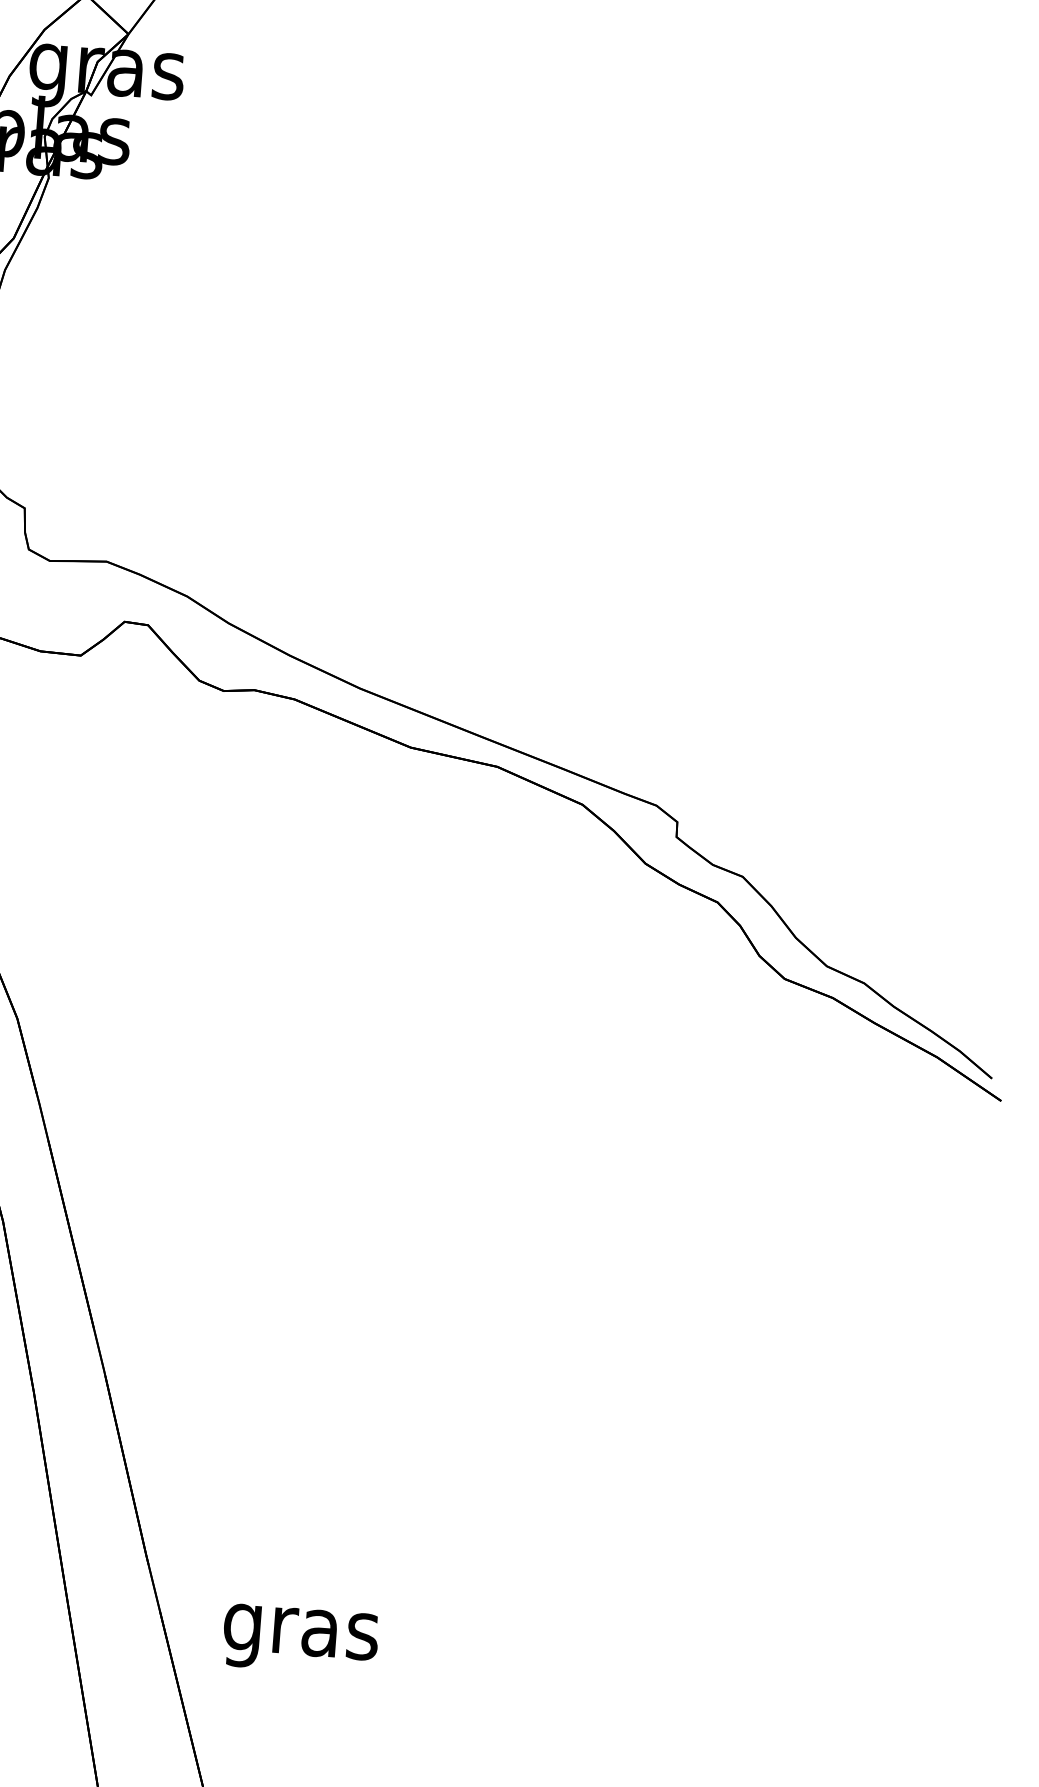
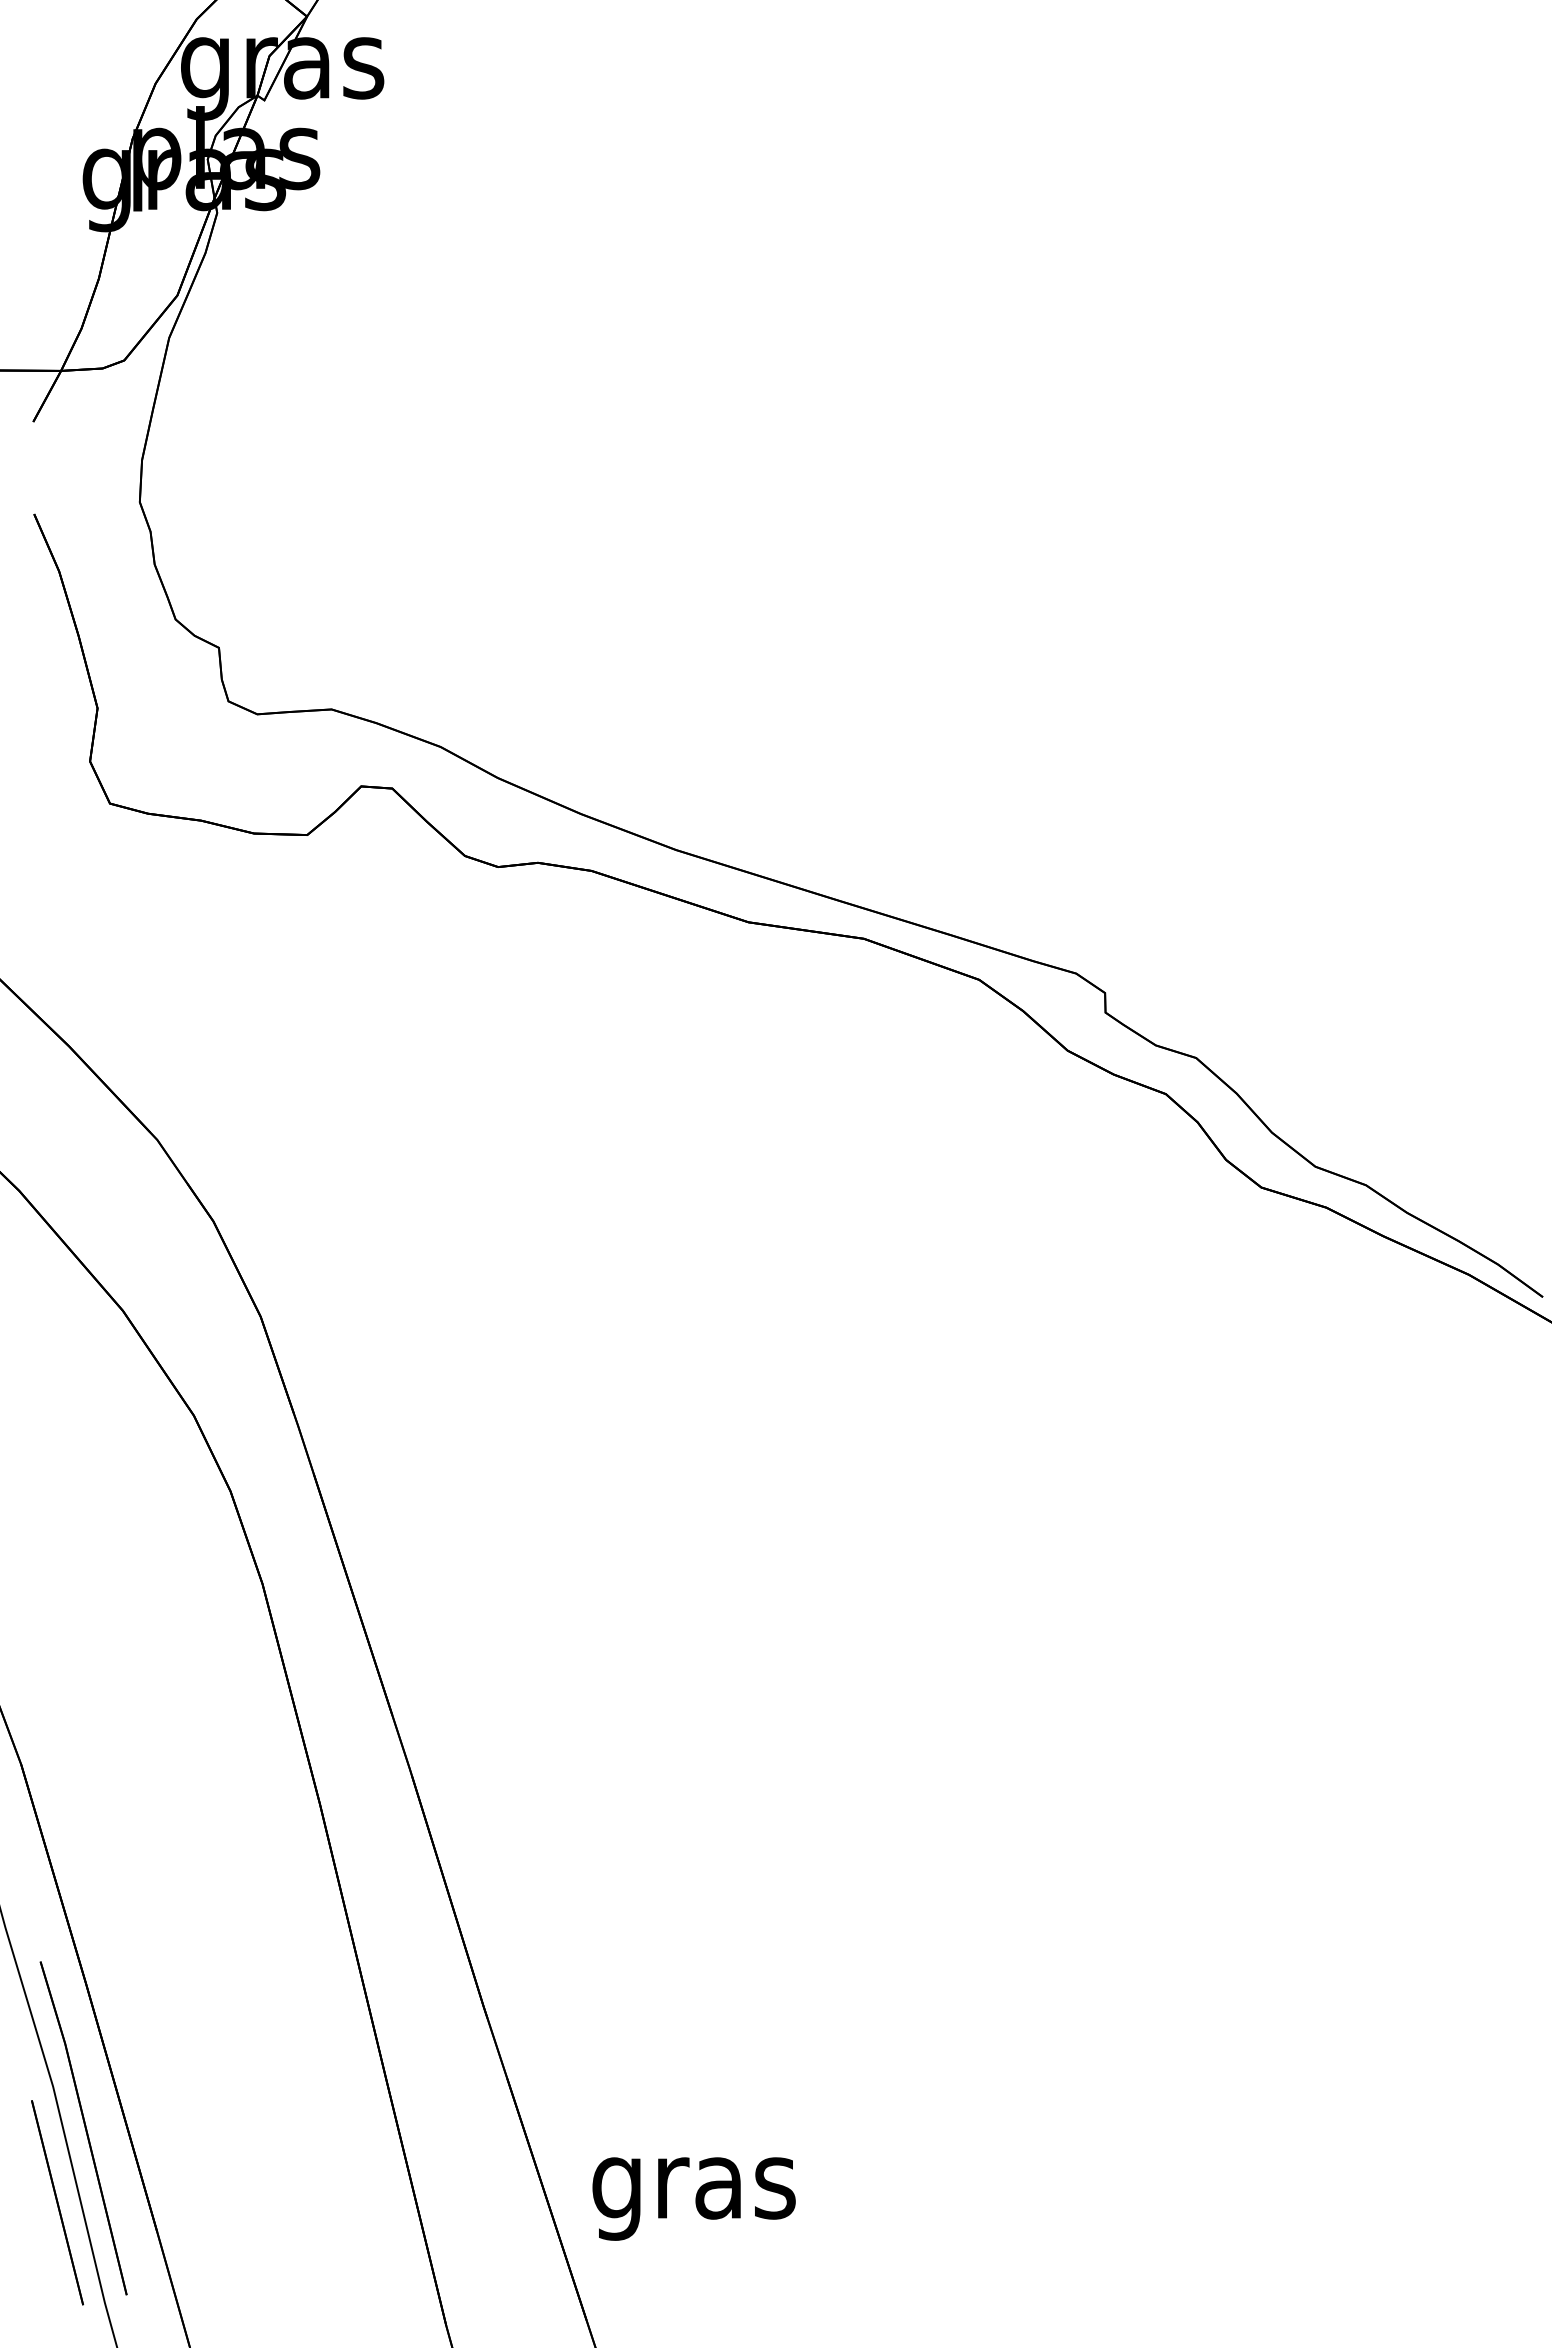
text: (300, 1639) -> (693, 2198), moved

